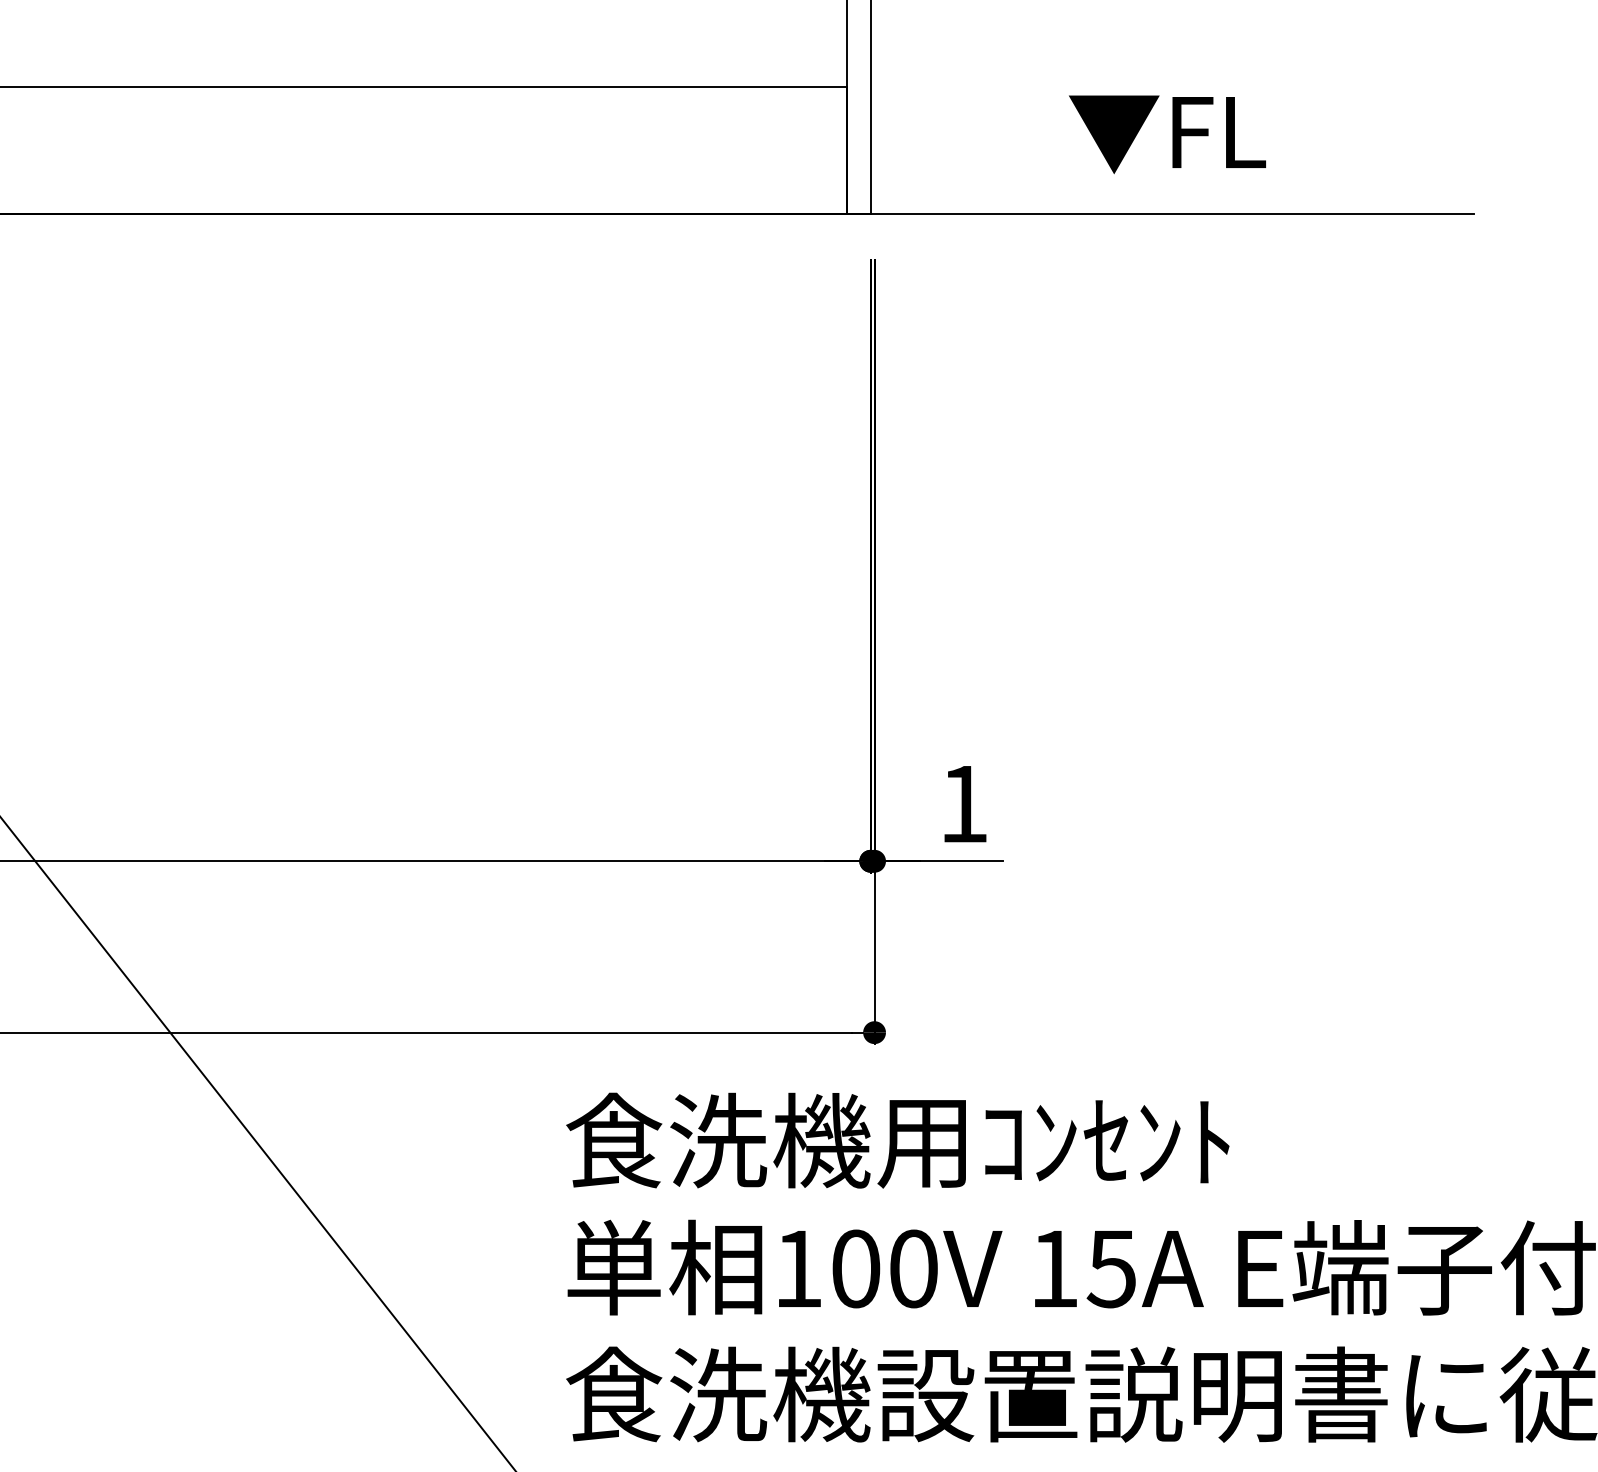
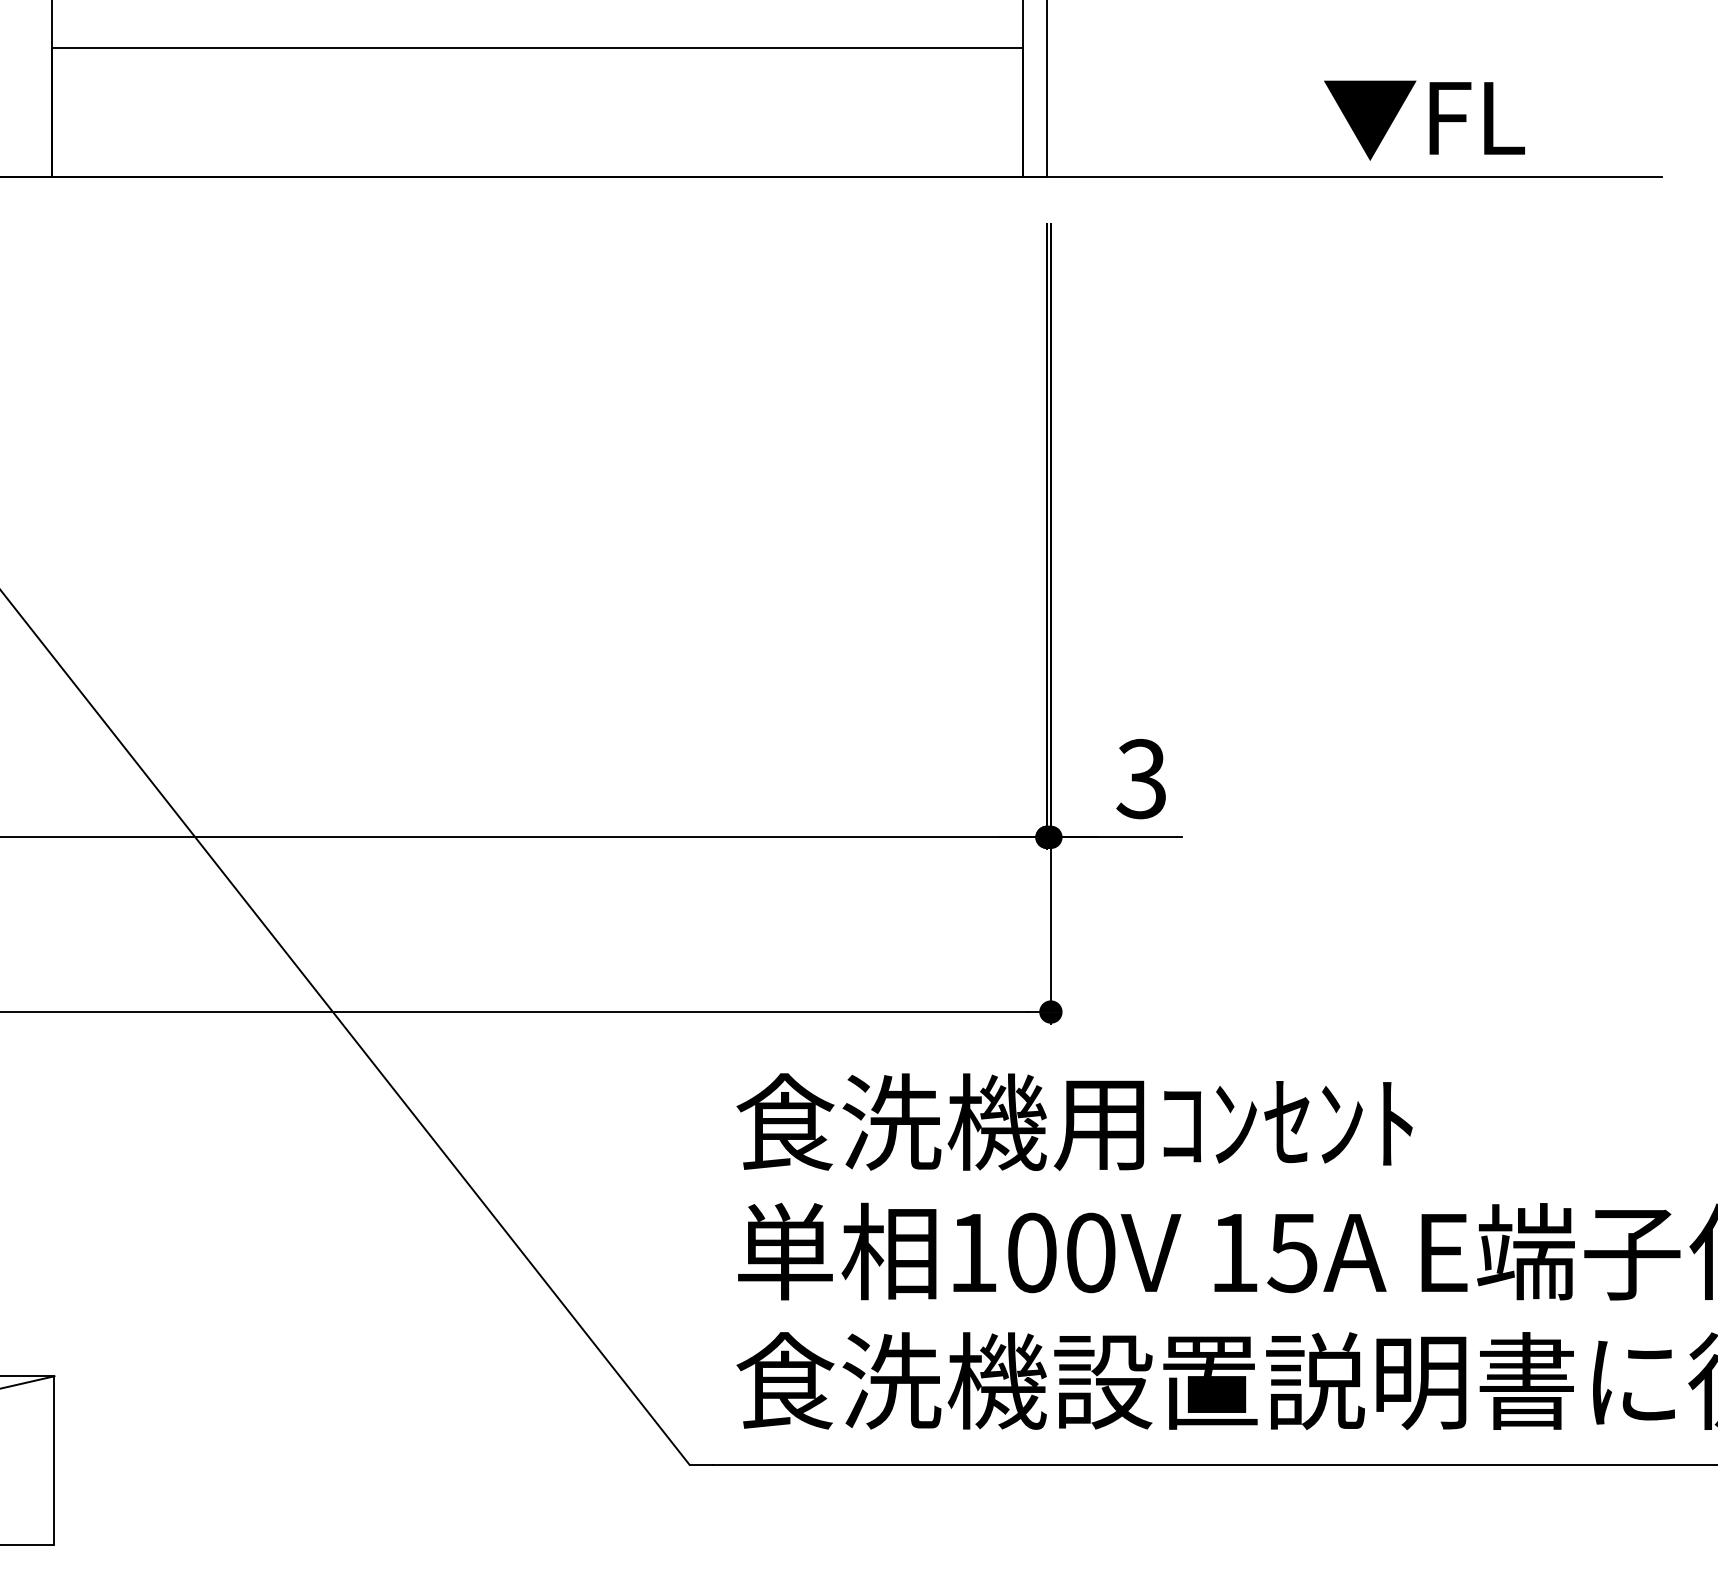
text: (1167, 134) -> (1424, 120), moved
text: (962, 803) -> (1140, 778), 1 -> 3

